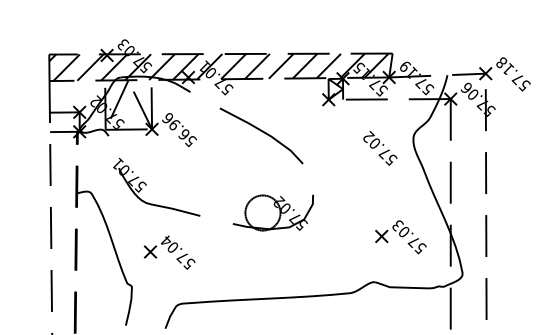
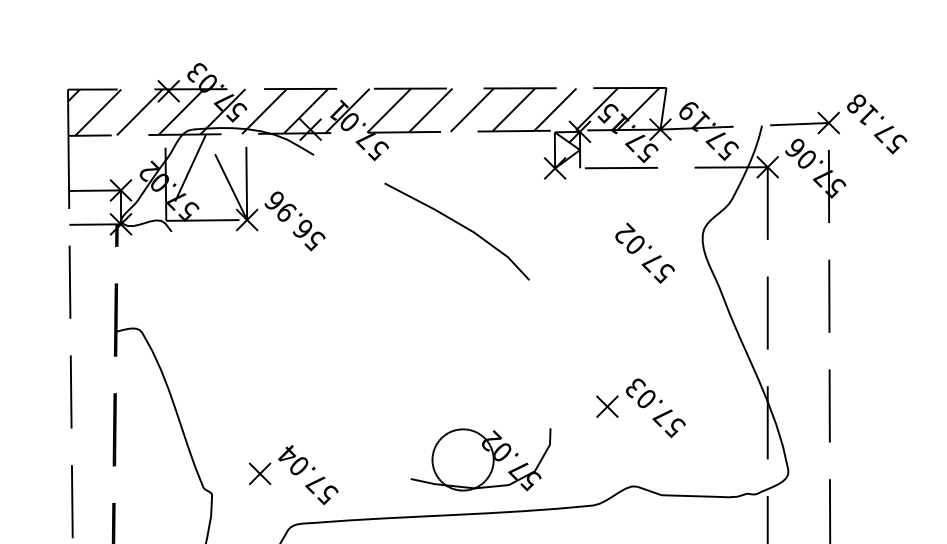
curve: (262, 132) -> (458, 225), moved
part: (146, 185) -> (237, 317), removed
part: (272, 212) -> (479, 459), moved
part: (400, 237) -> (640, 408), moved
part: (169, 252) -> (293, 474), moved

